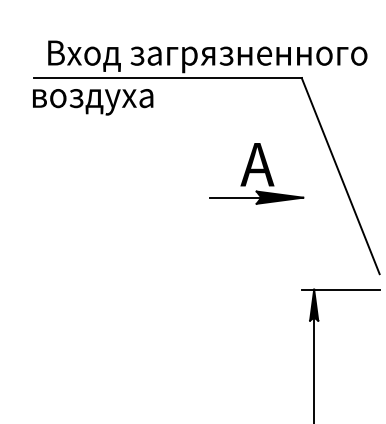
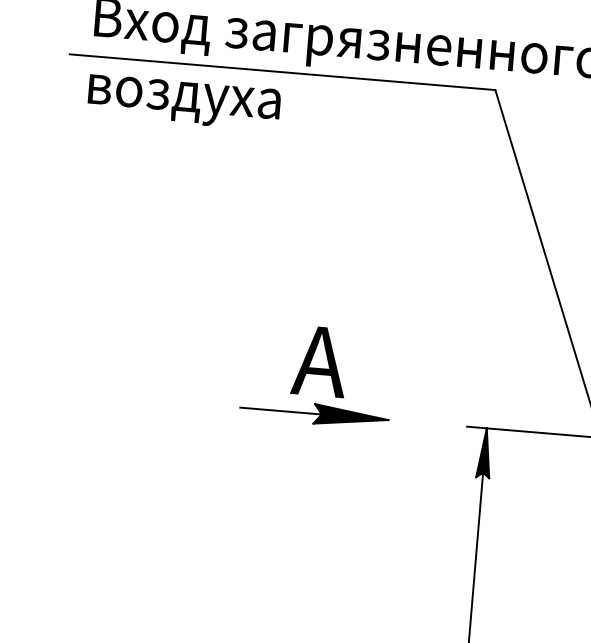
text: (93, 102) -> (184, 103), moved
part: (256, 173) -> (317, 375), moved

